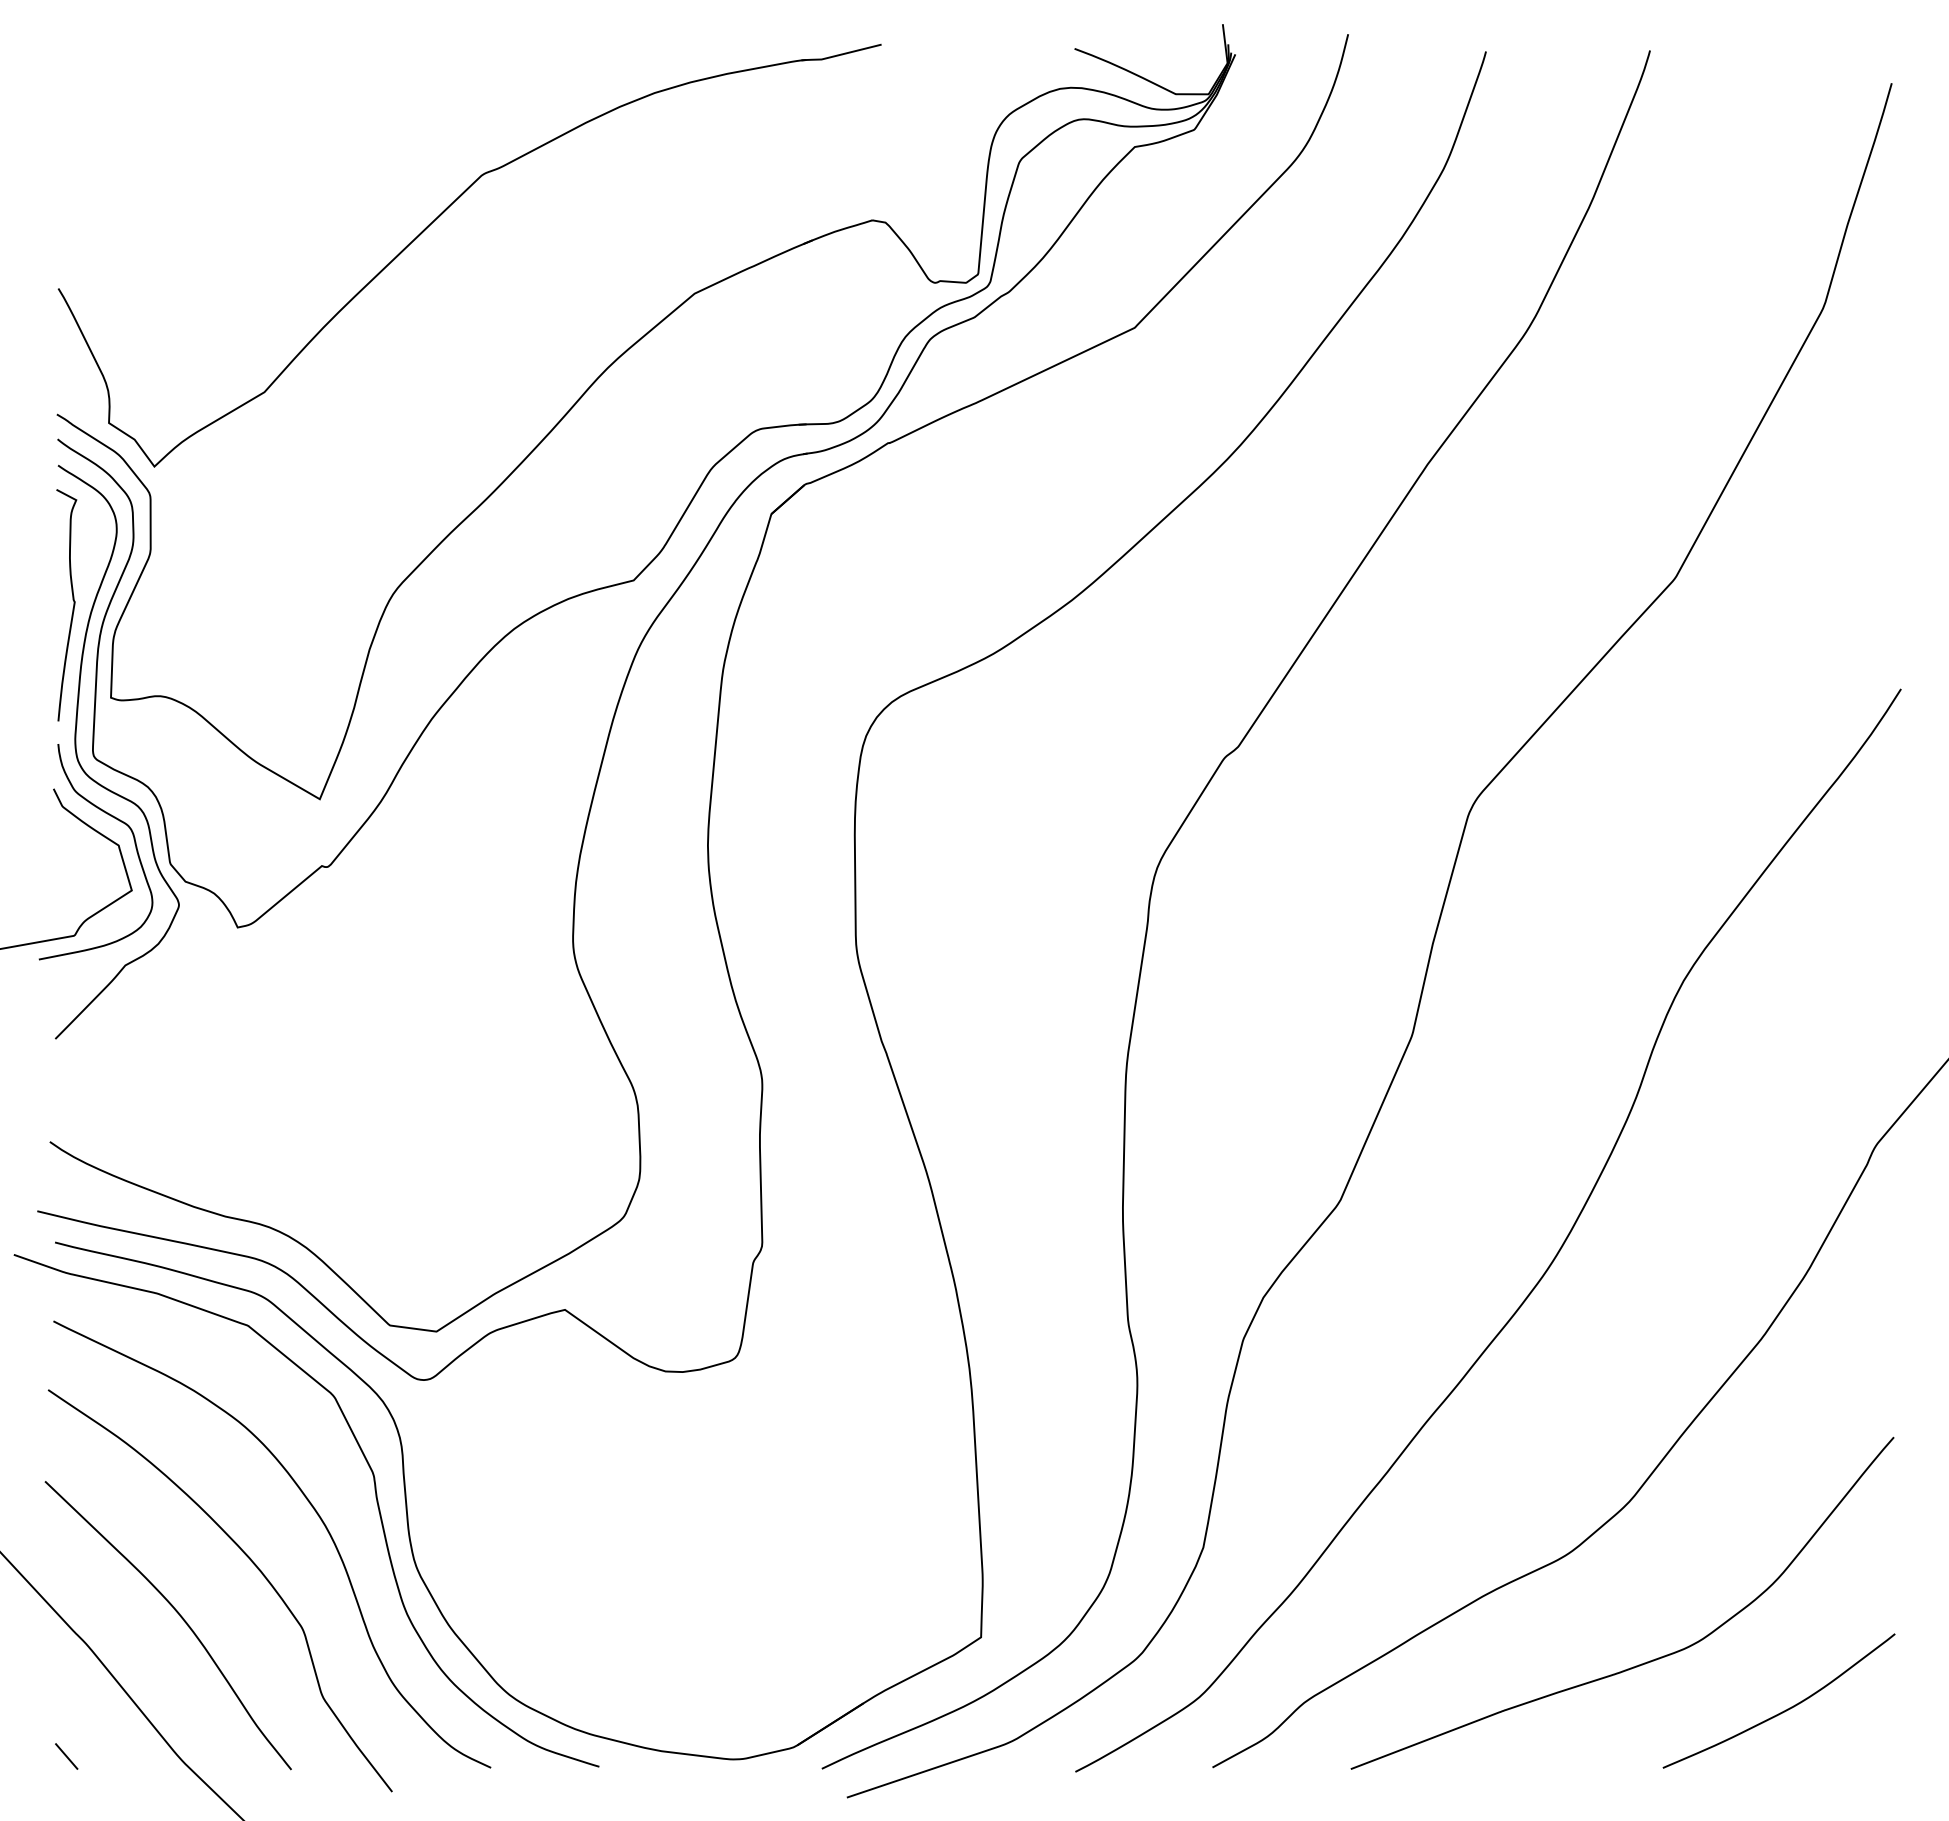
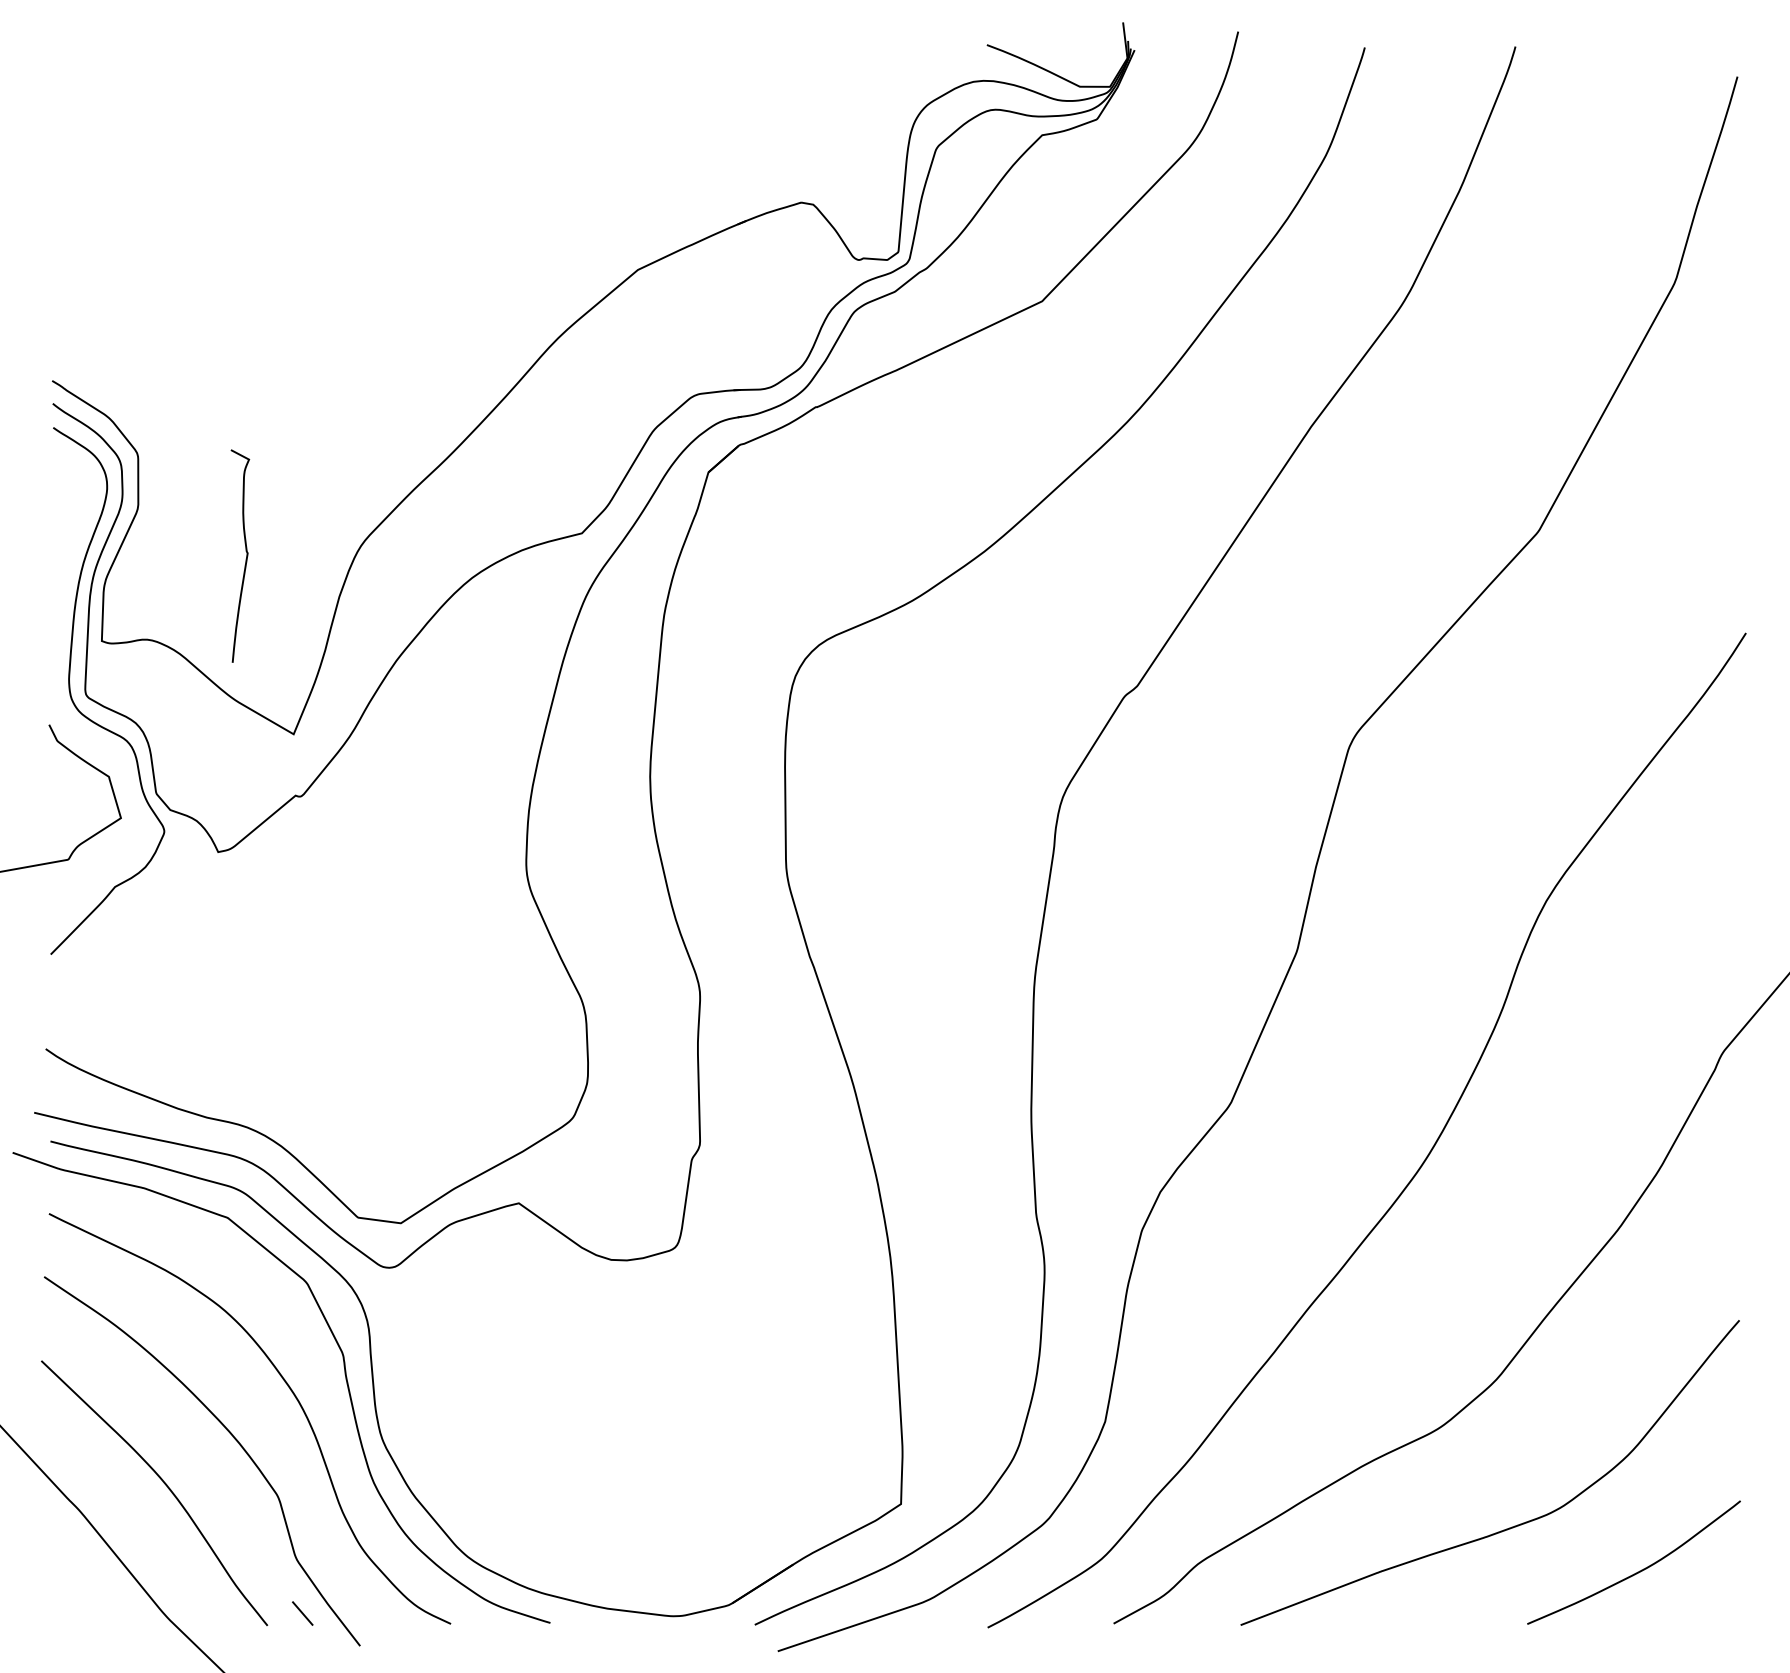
part: (437, 219) -> (401, 201), removed
curve: (72, 608) -> (245, 559), moved
curve: (117, 820) -> (107, 753), removed
line: (66, 1756) -> (302, 1613), moved

